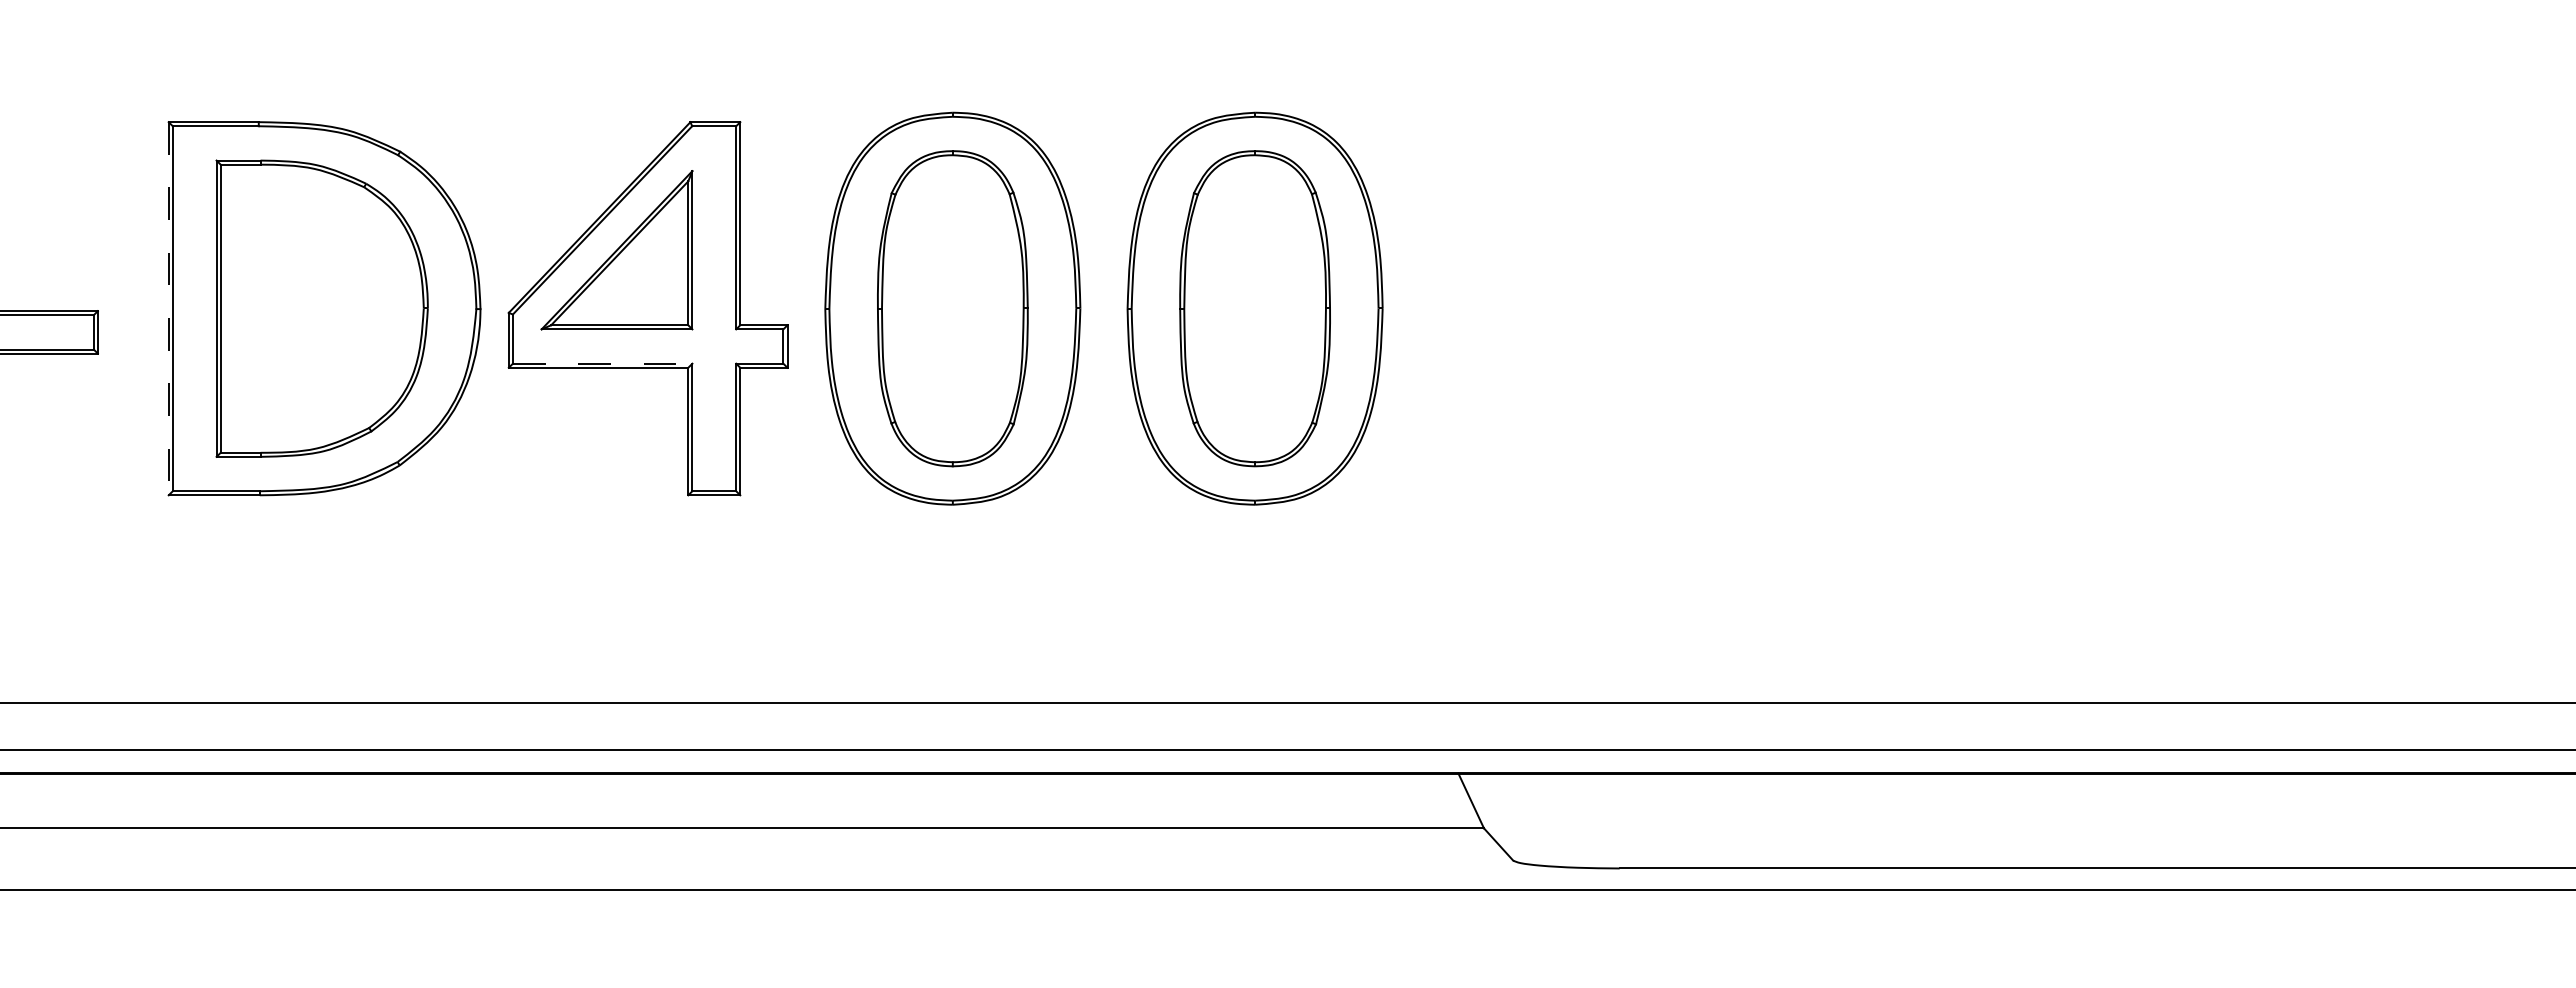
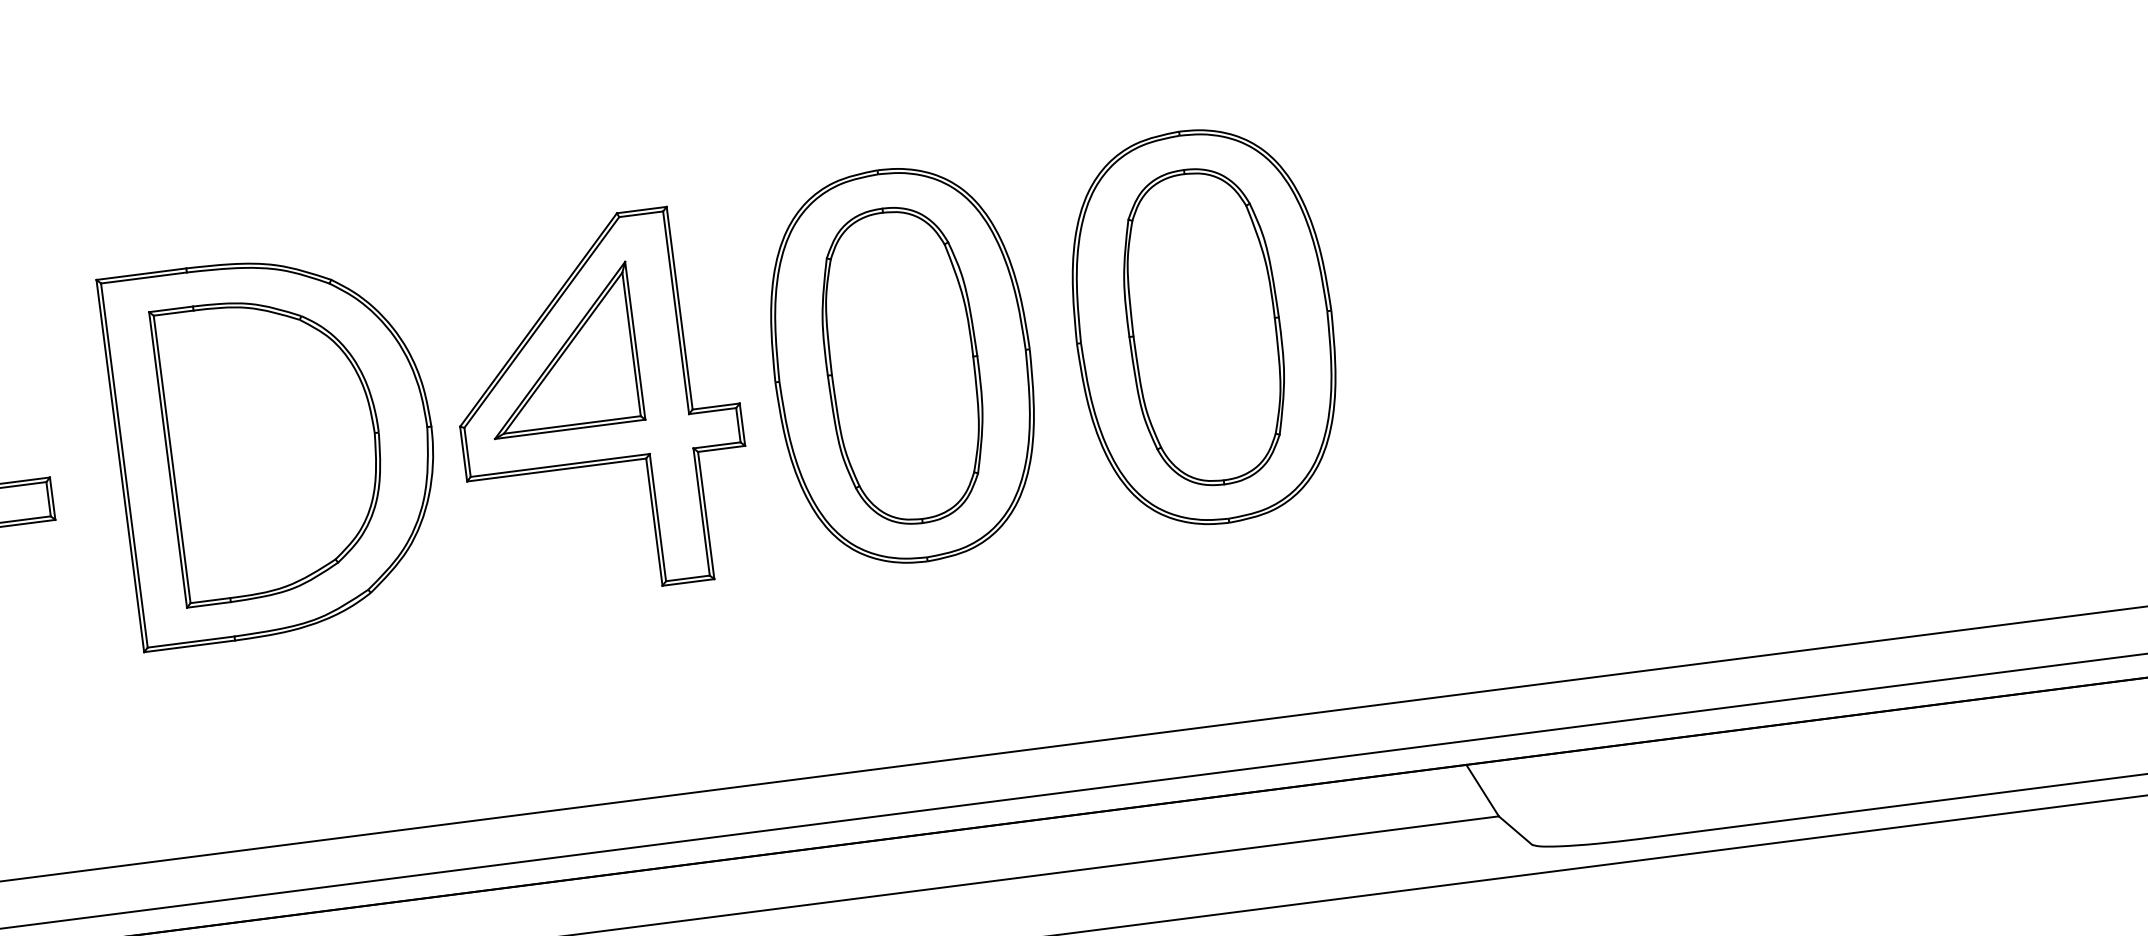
line: (168, 308) -> (120, 465), dashed -> solid
line: (602, 363) -> (560, 465), dashed -> solid

